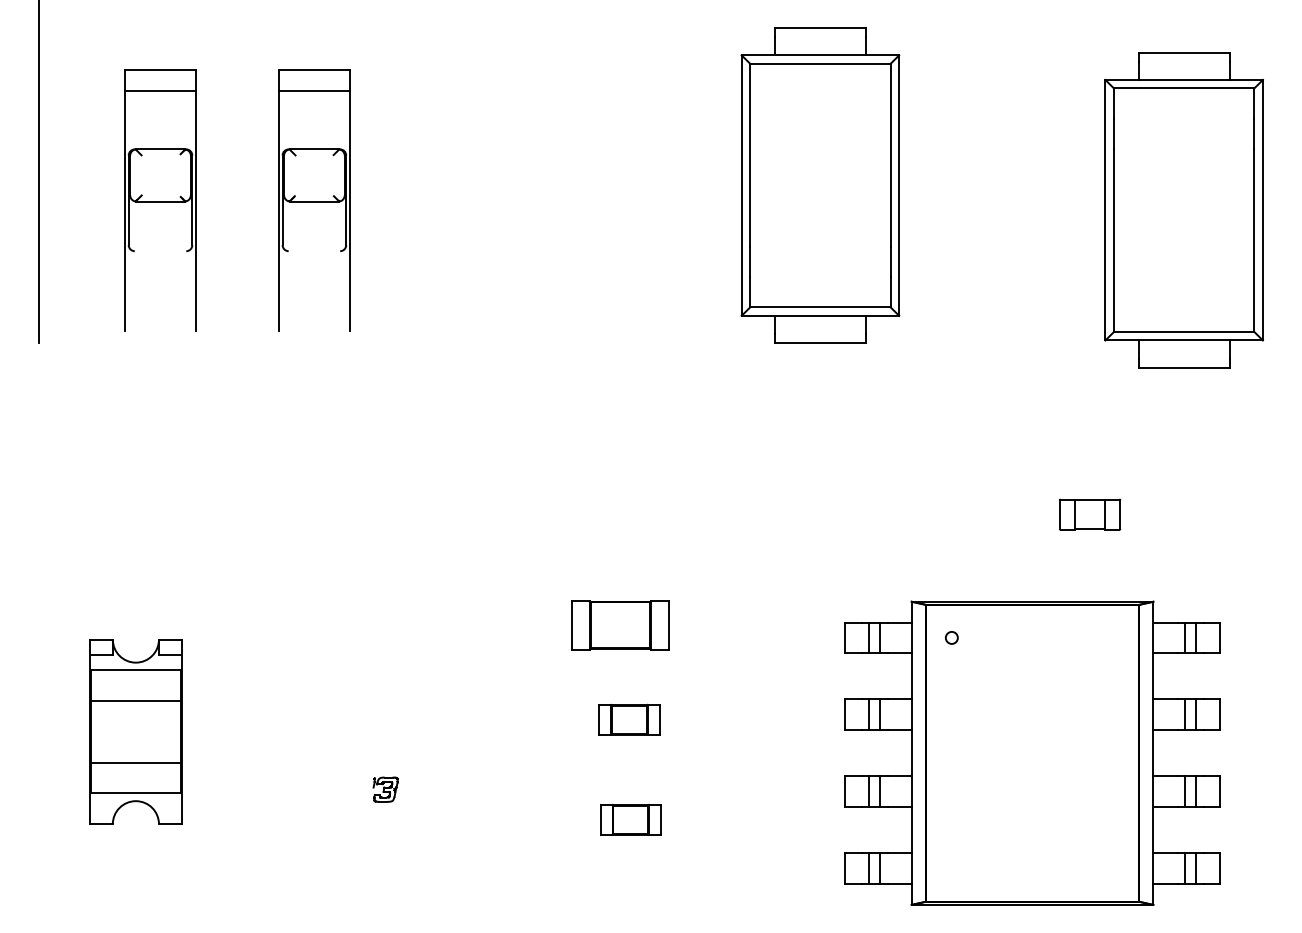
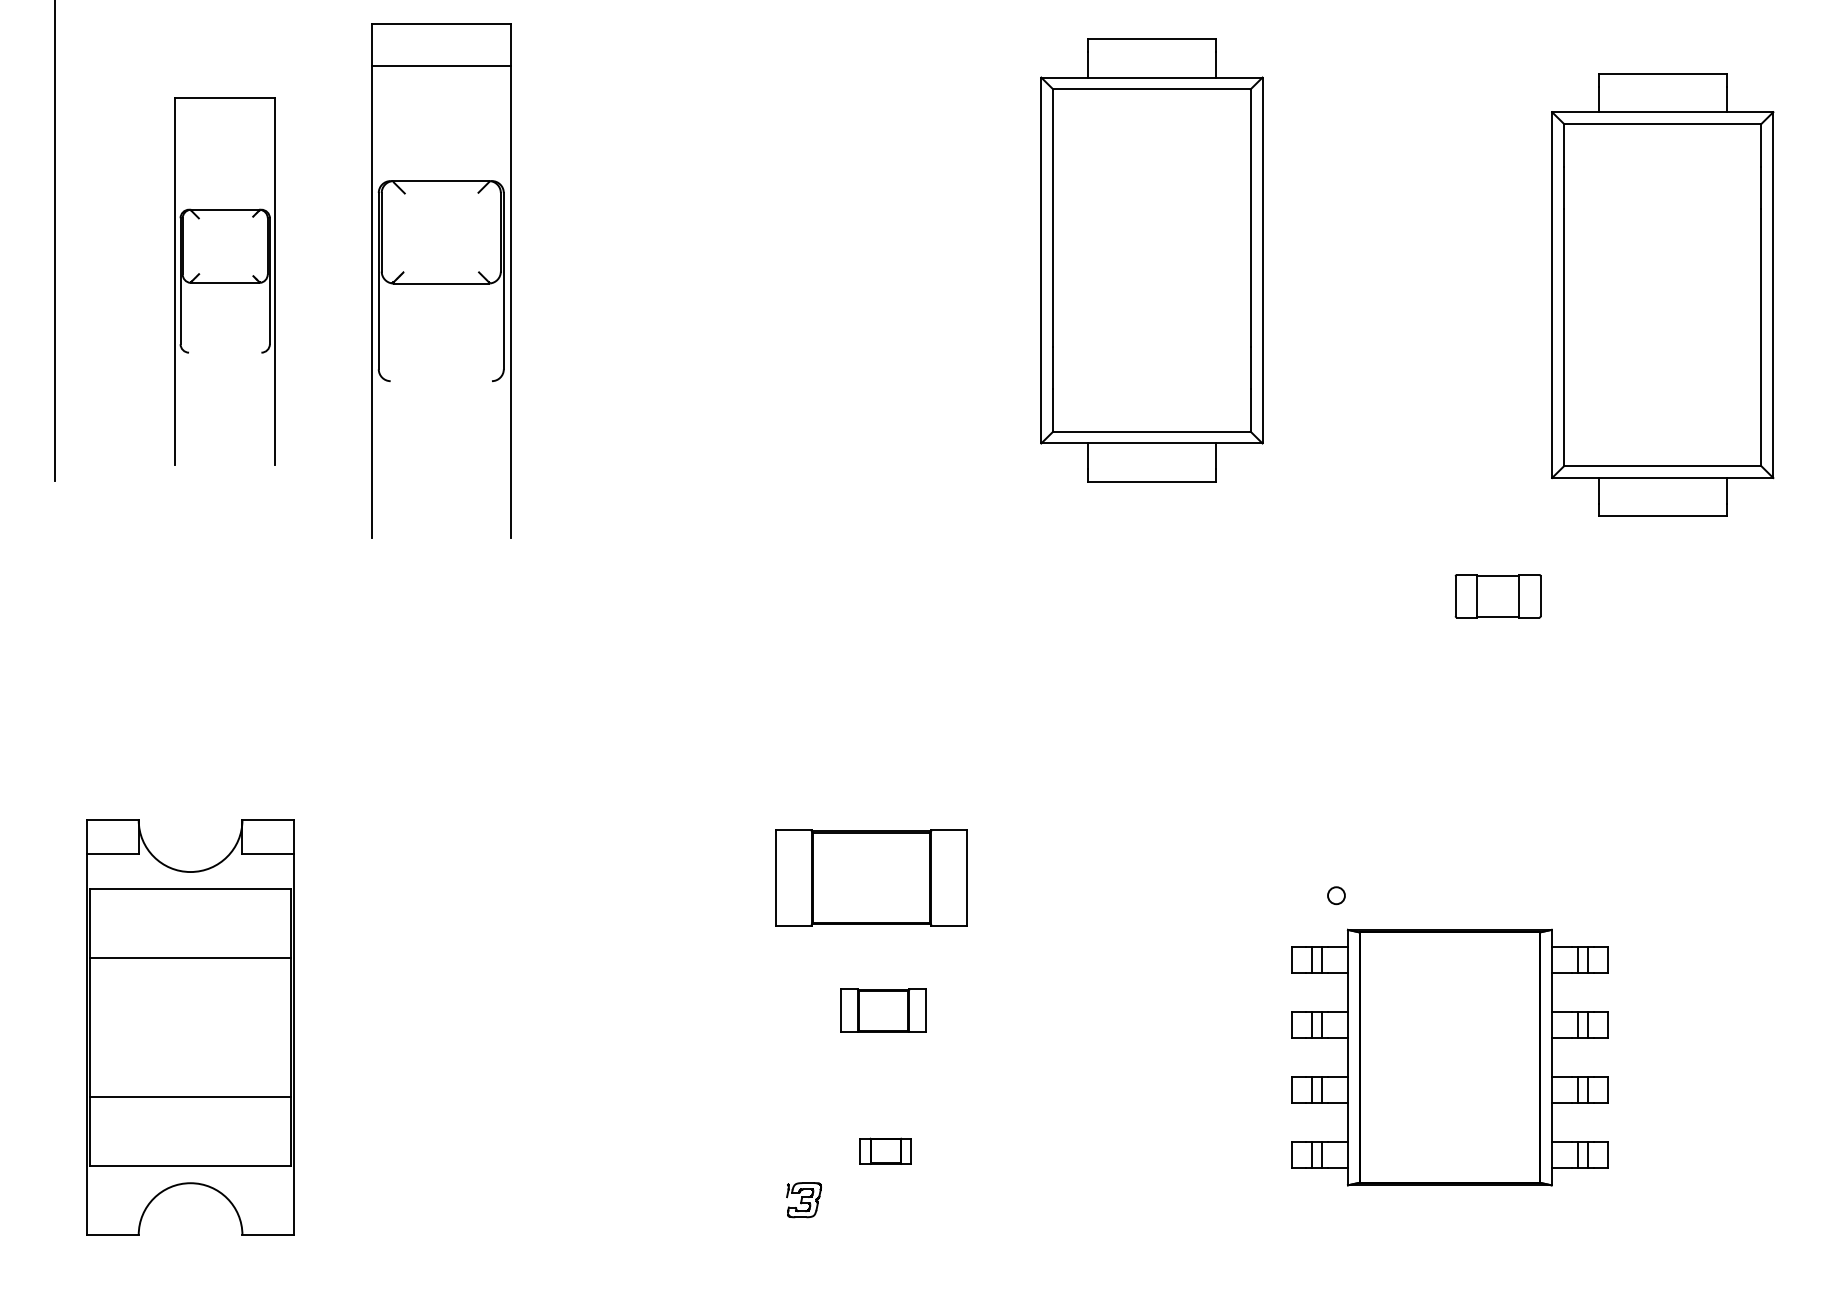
line: (160, 90) -> (225, 126), removed
part: (314, 200) -> (441, 281), size x1.4
part: (1089, 514) -> (1497, 596), moved
part: (620, 625) -> (871, 878), size x1.4
part: (135, 731) -> (190, 1027), size x1.6
part: (1032, 752) -> (1449, 1056), size x0.6
part: (385, 789) -> (803, 1199), moved
part: (630, 819) -> (885, 1150), size x0.6

